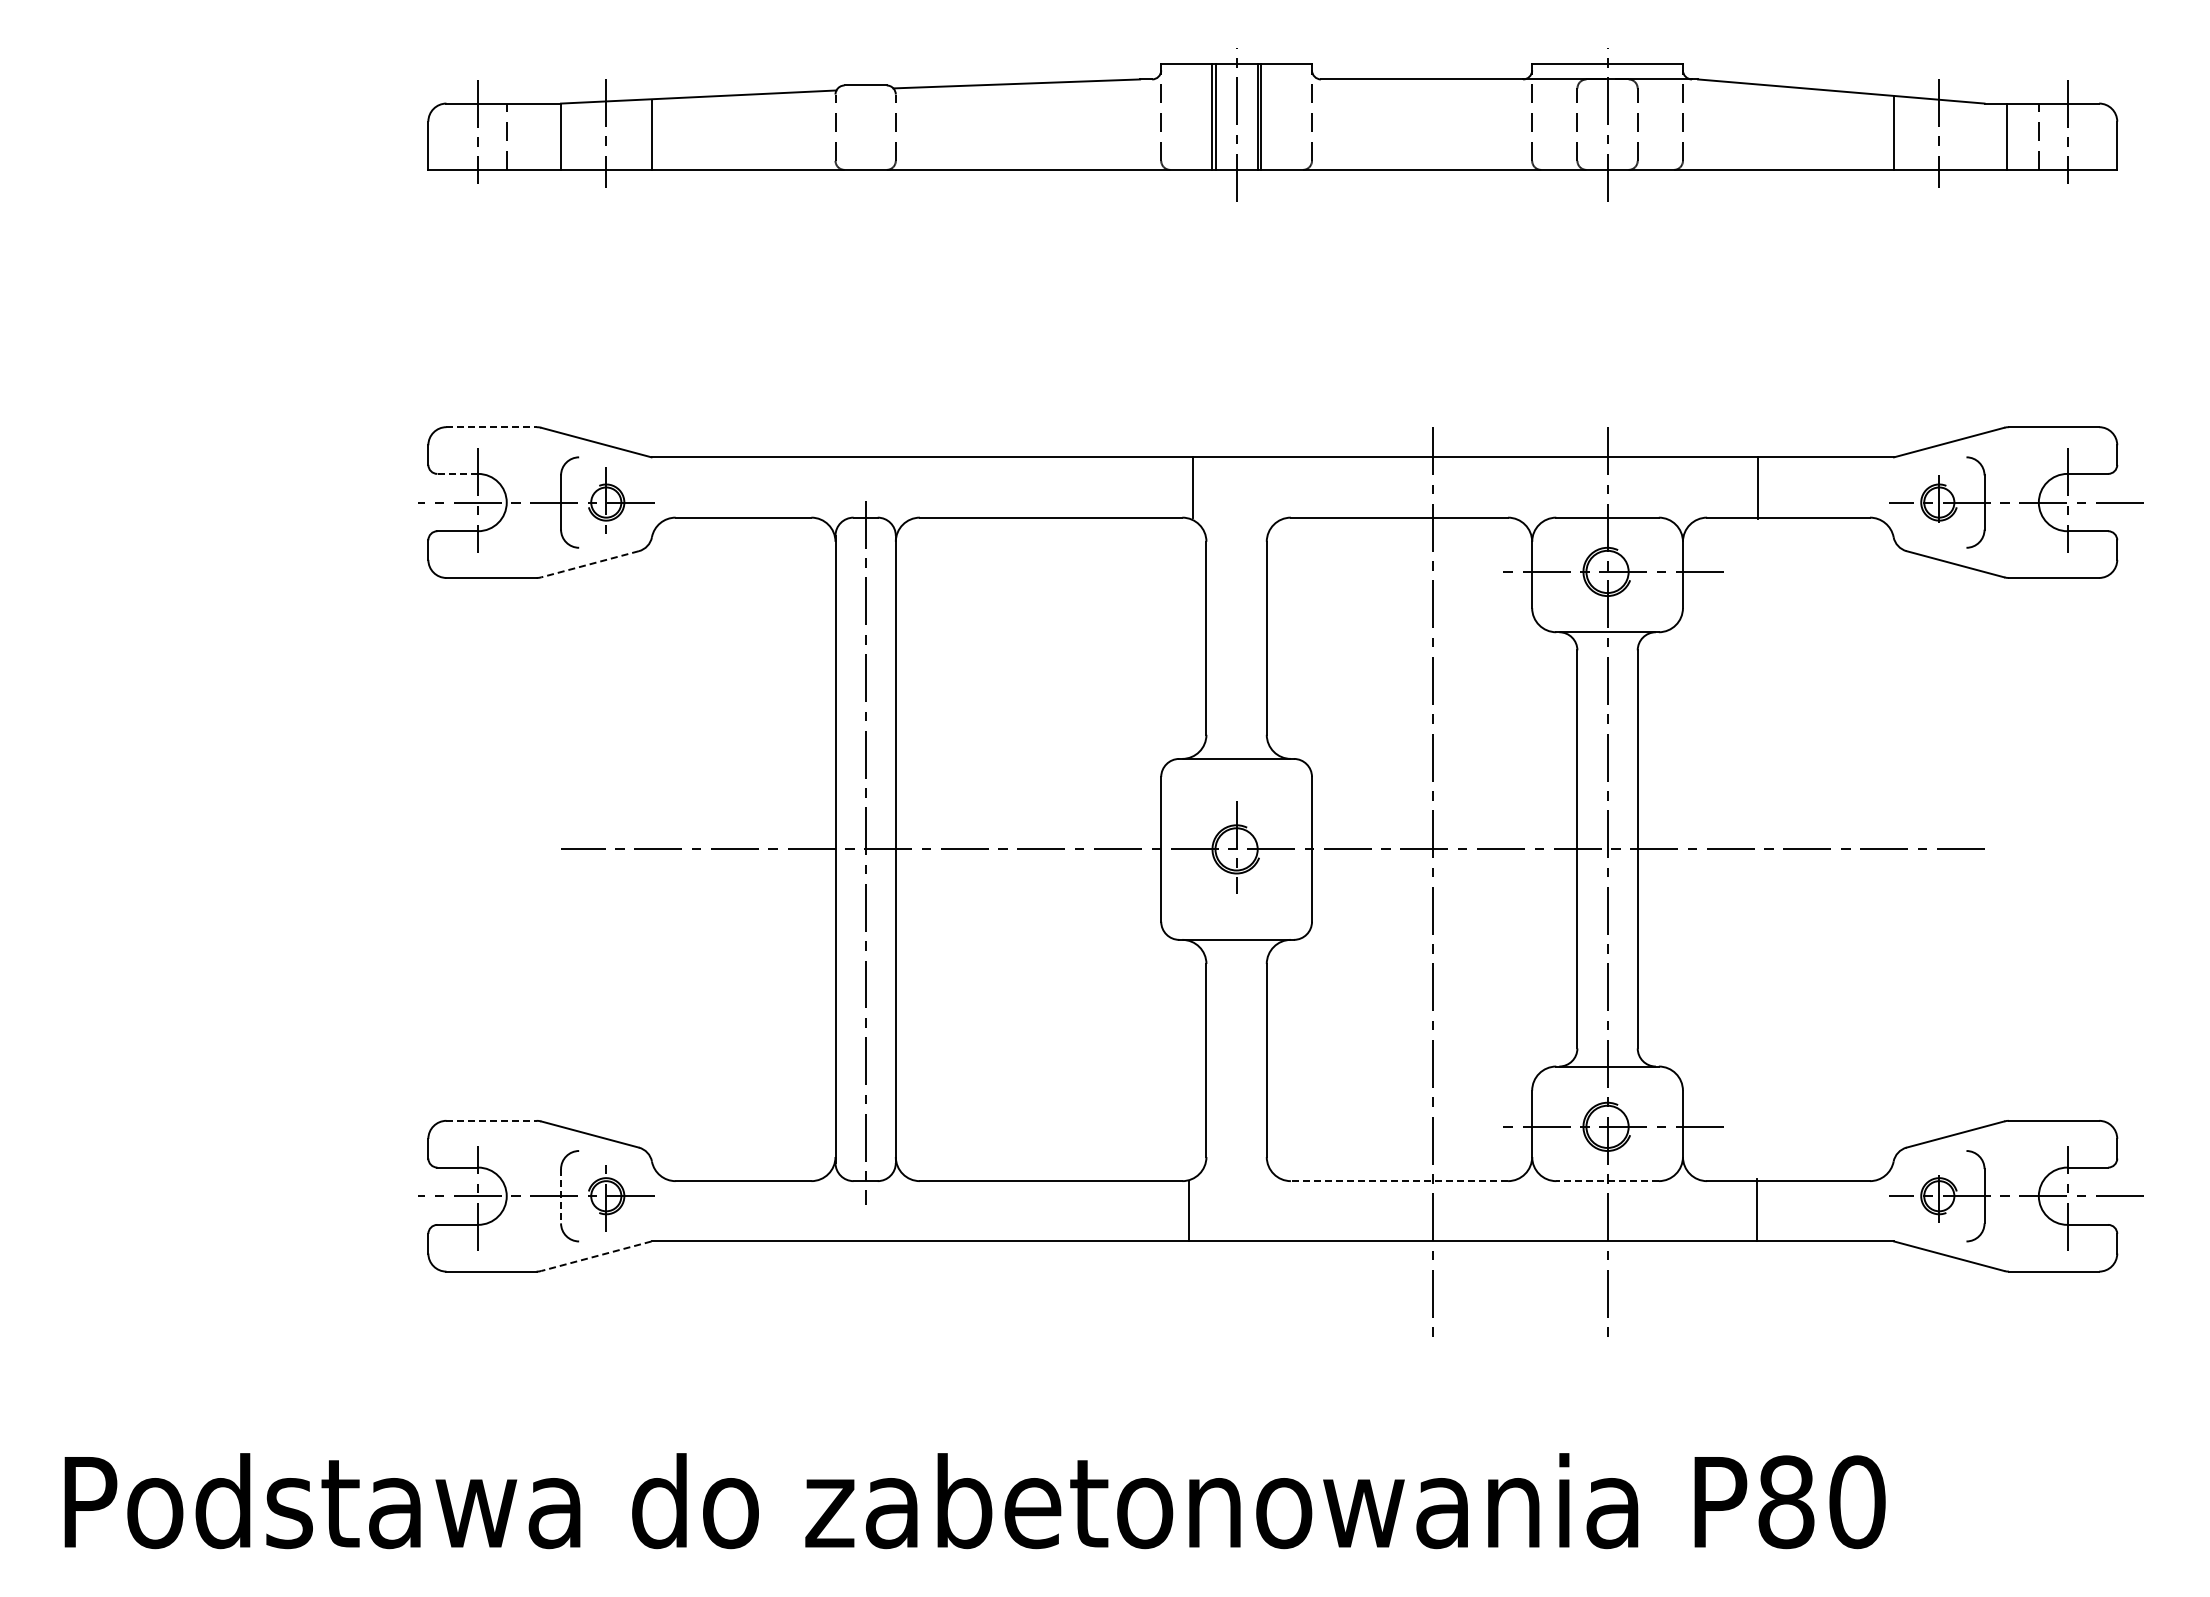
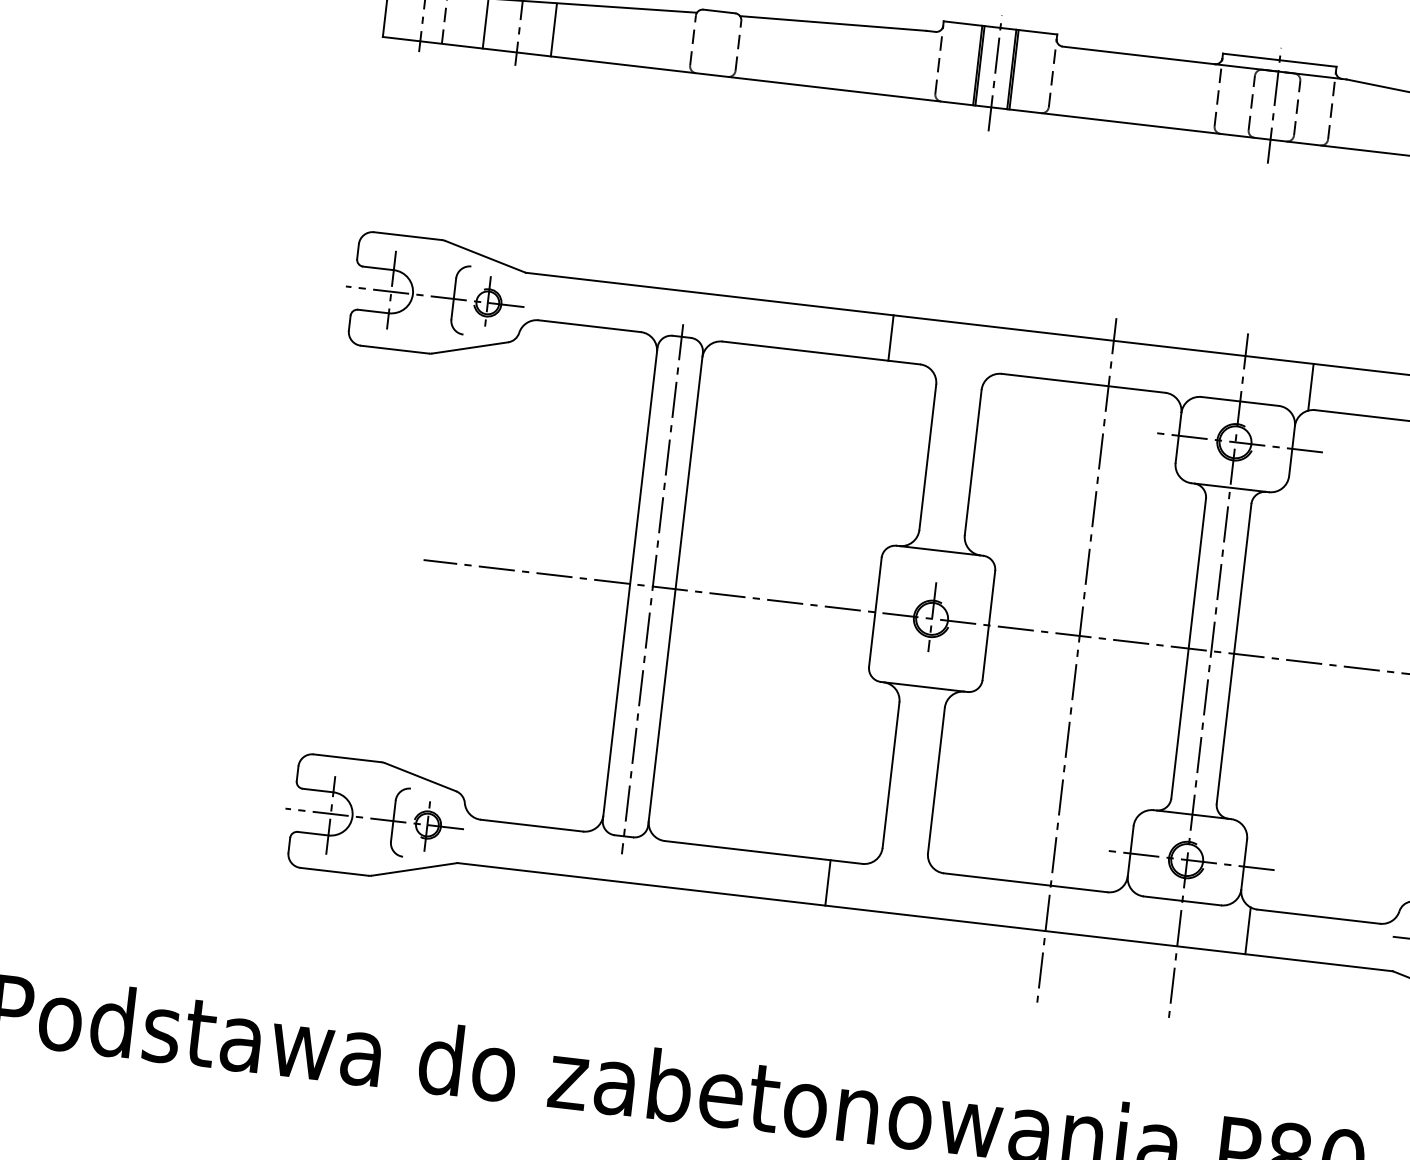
line: (492, 427) -> (408, 236), dashed -> solid
line: (457, 473) -> (378, 268), dashed -> solid
line: (1193, 487) -> (891, 338), moved
line: (1758, 488) -> (1311, 387), moved
line: (590, 564) -> (470, 348), dashed -> solid
line: (492, 1120) -> (348, 758), dashed -> solid
line: (1399, 1181) -> (1025, 883), dashed -> solid
line: (1607, 1181) -> (1182, 901), dashed -> solid
line: (561, 1196) -> (393, 821), dashed -> solid
line: (1757, 1210) -> (1248, 930), moved
line: (1189, 1211) -> (828, 883), moved
line: (595, 1256) -> (414, 869), dashed -> solid

